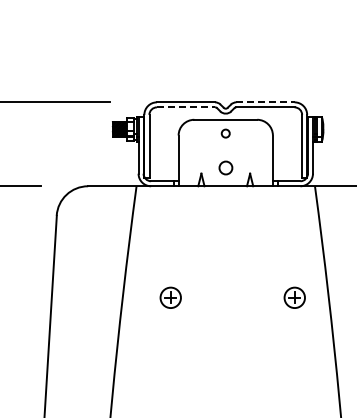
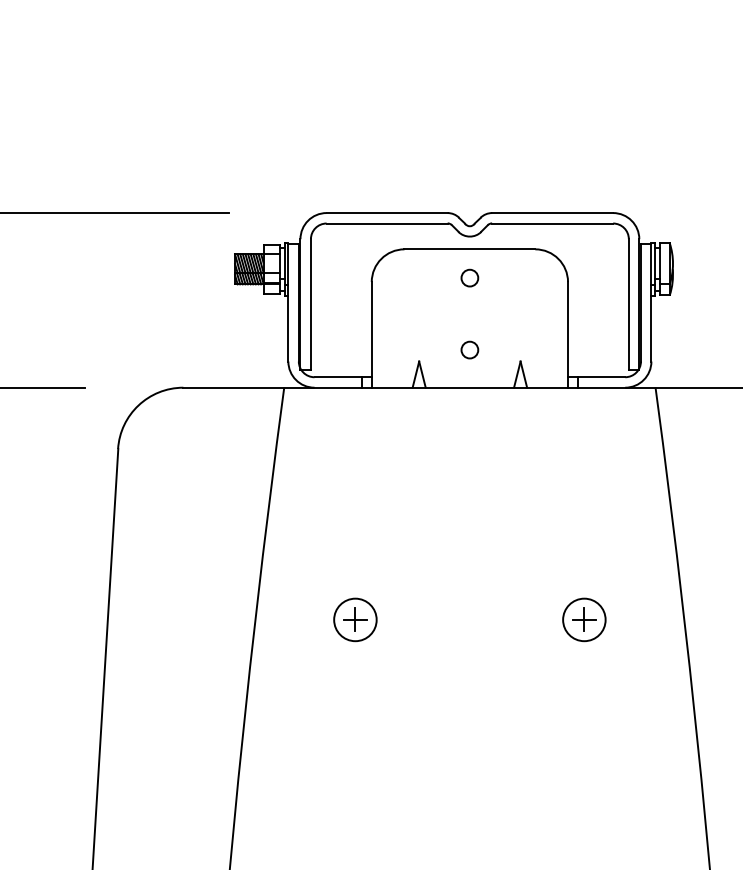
line: (266, 102) -> (554, 213), dashed -> solid
line: (186, 107) -> (388, 223), dashed -> solid
circle: (225, 168) -> (469, 350), size x0.62
part: (294, 297) -> (583, 619), moved

